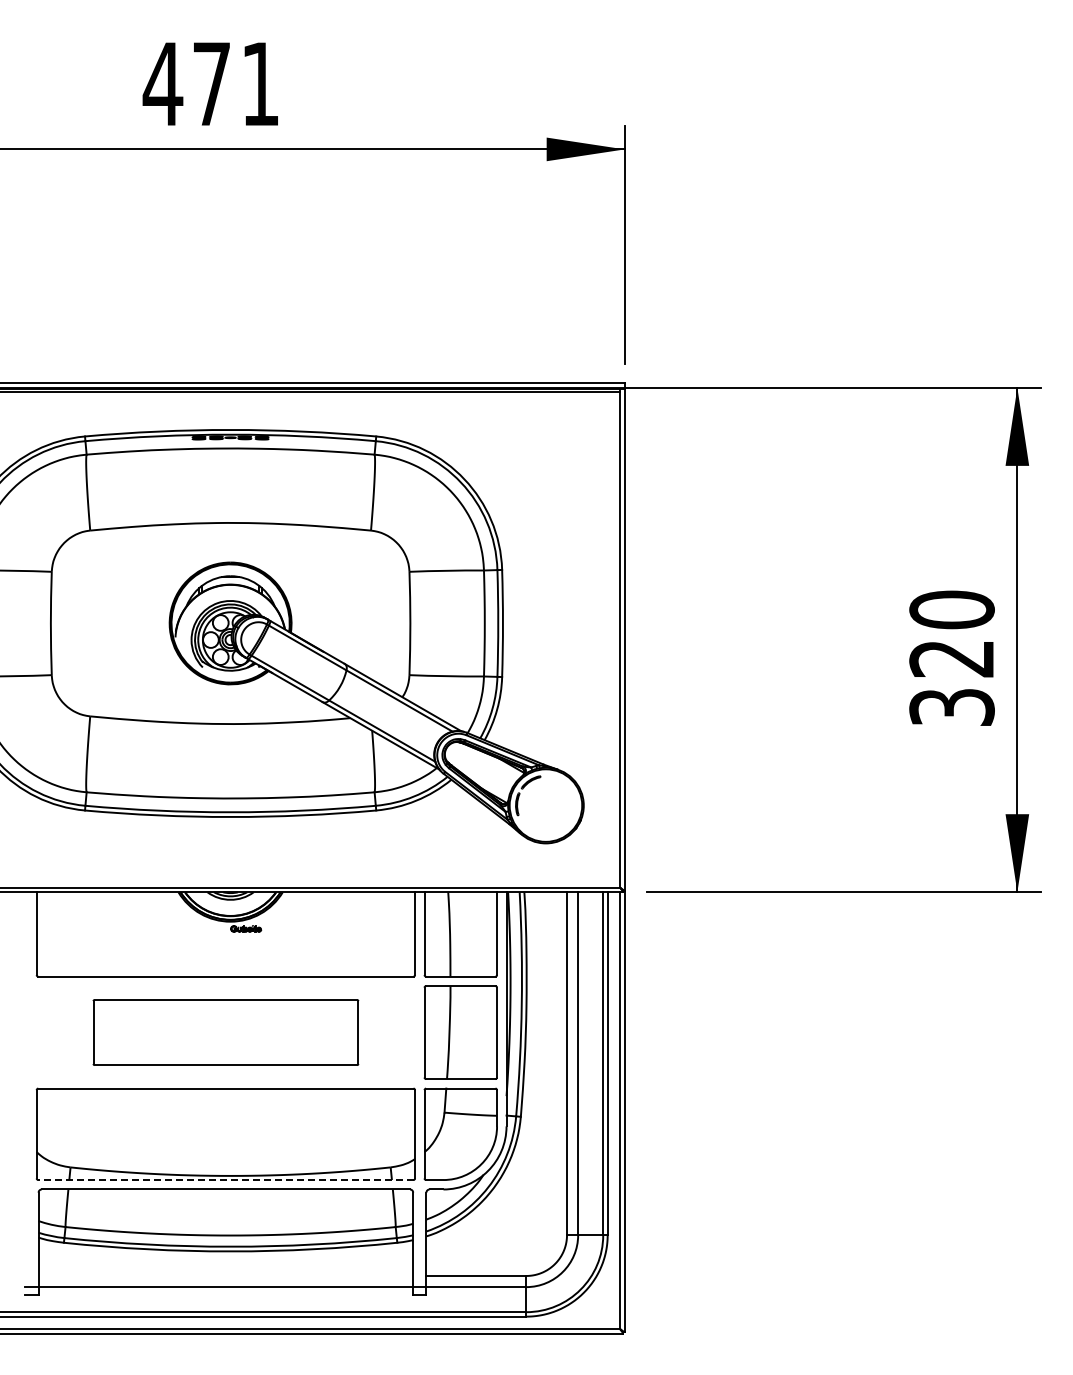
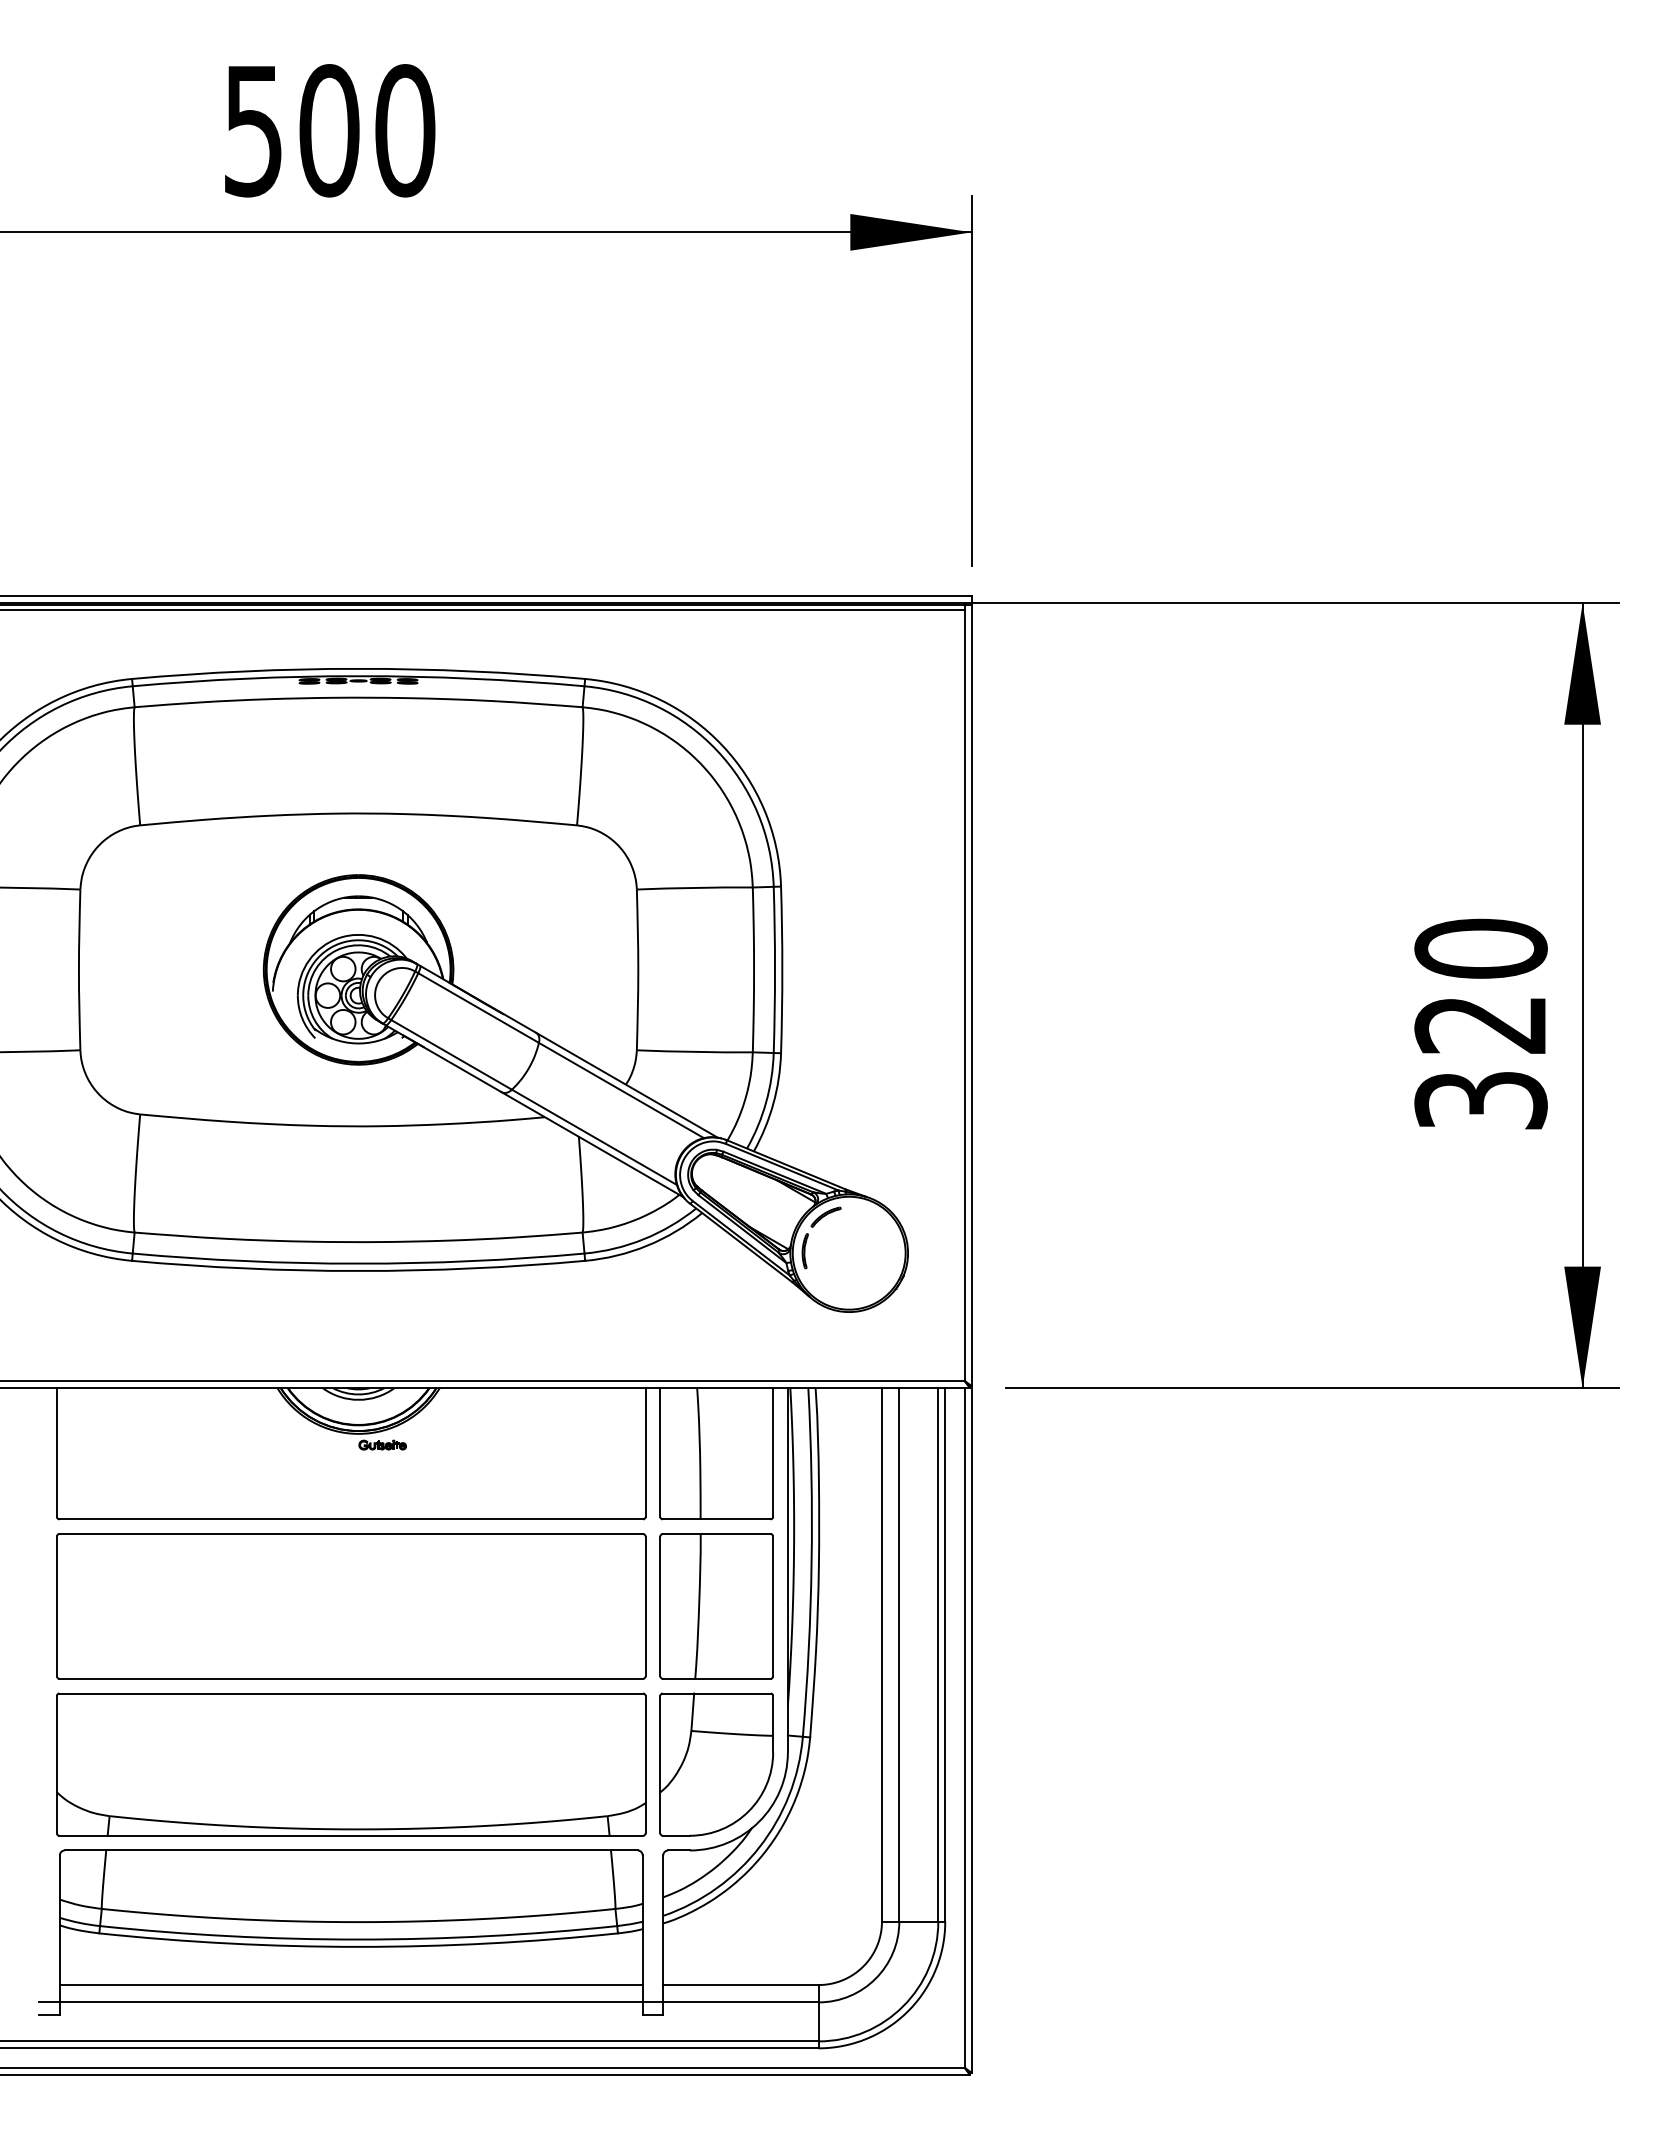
text: (210, 83) -> (327, 129), 471 -> 500
part: (225, 1032) -> (350, 1606), size x1.43
line: (225, 1180) -> (350, 1836), dashed -> solid
line: (225, 1275) -> (350, 1984), added

